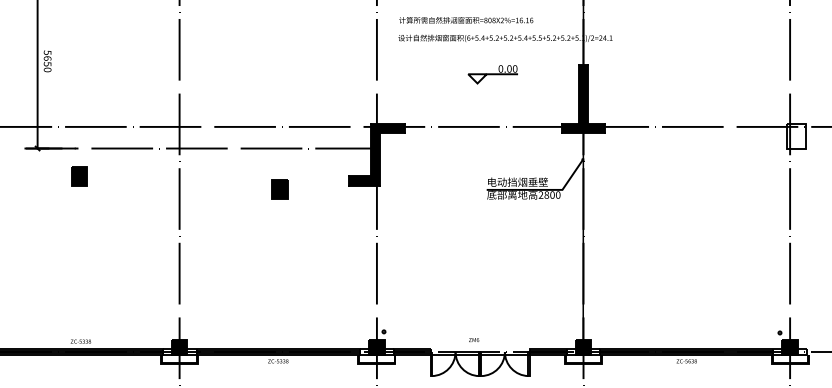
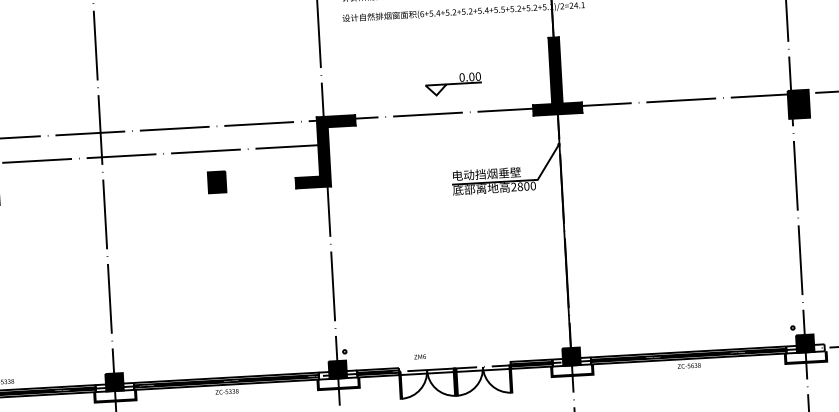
part: (492, 74) -> (453, 84), moved
fill: (796, 135) -> (799, 103), added
part: (279, 189) -> (216, 182), moved
text: (474, 339) -> (420, 356), moved

